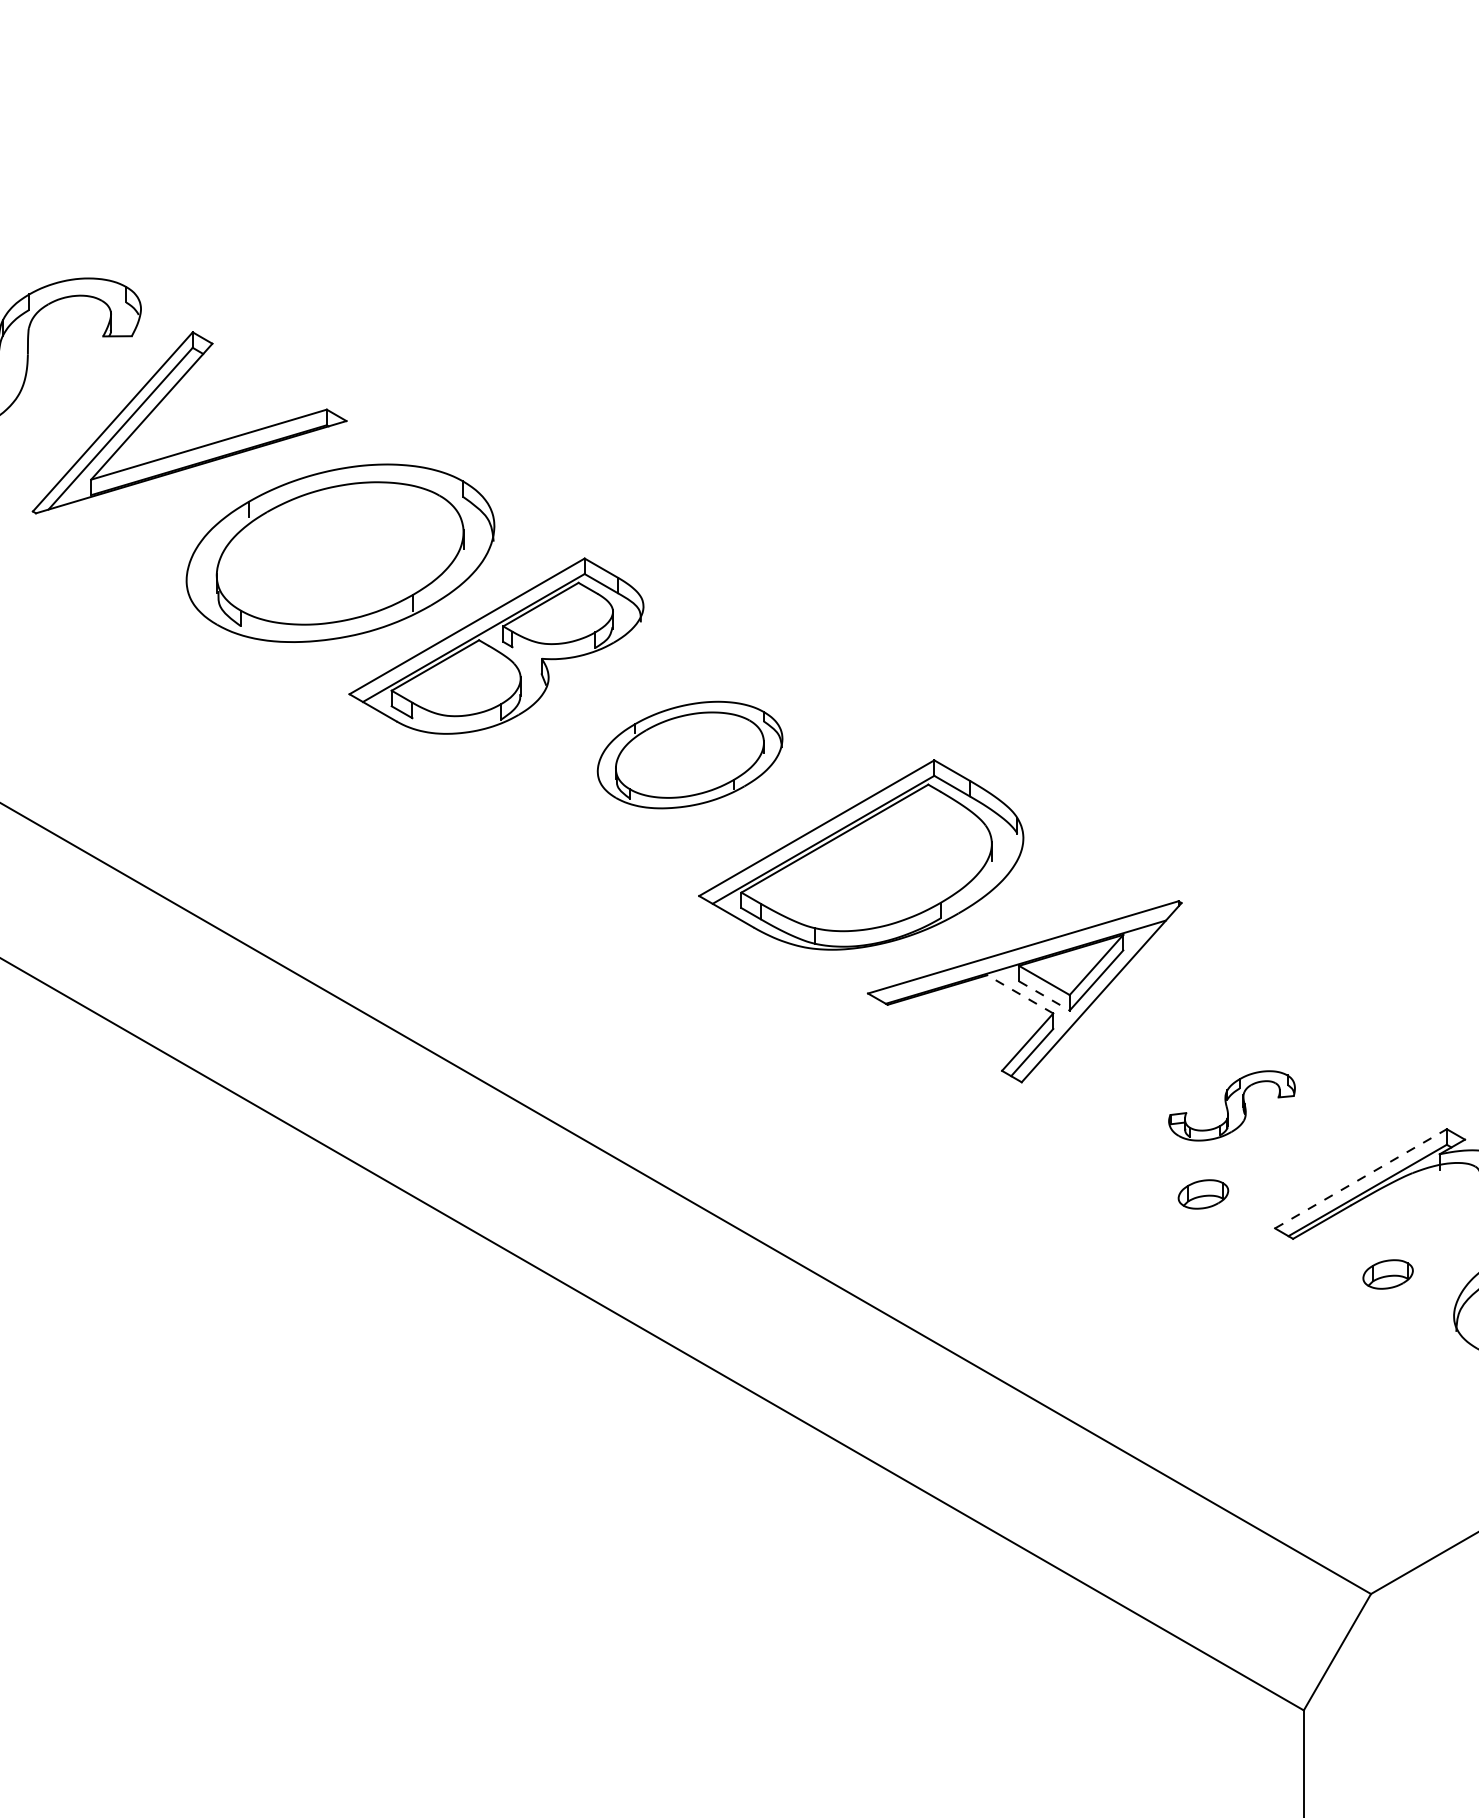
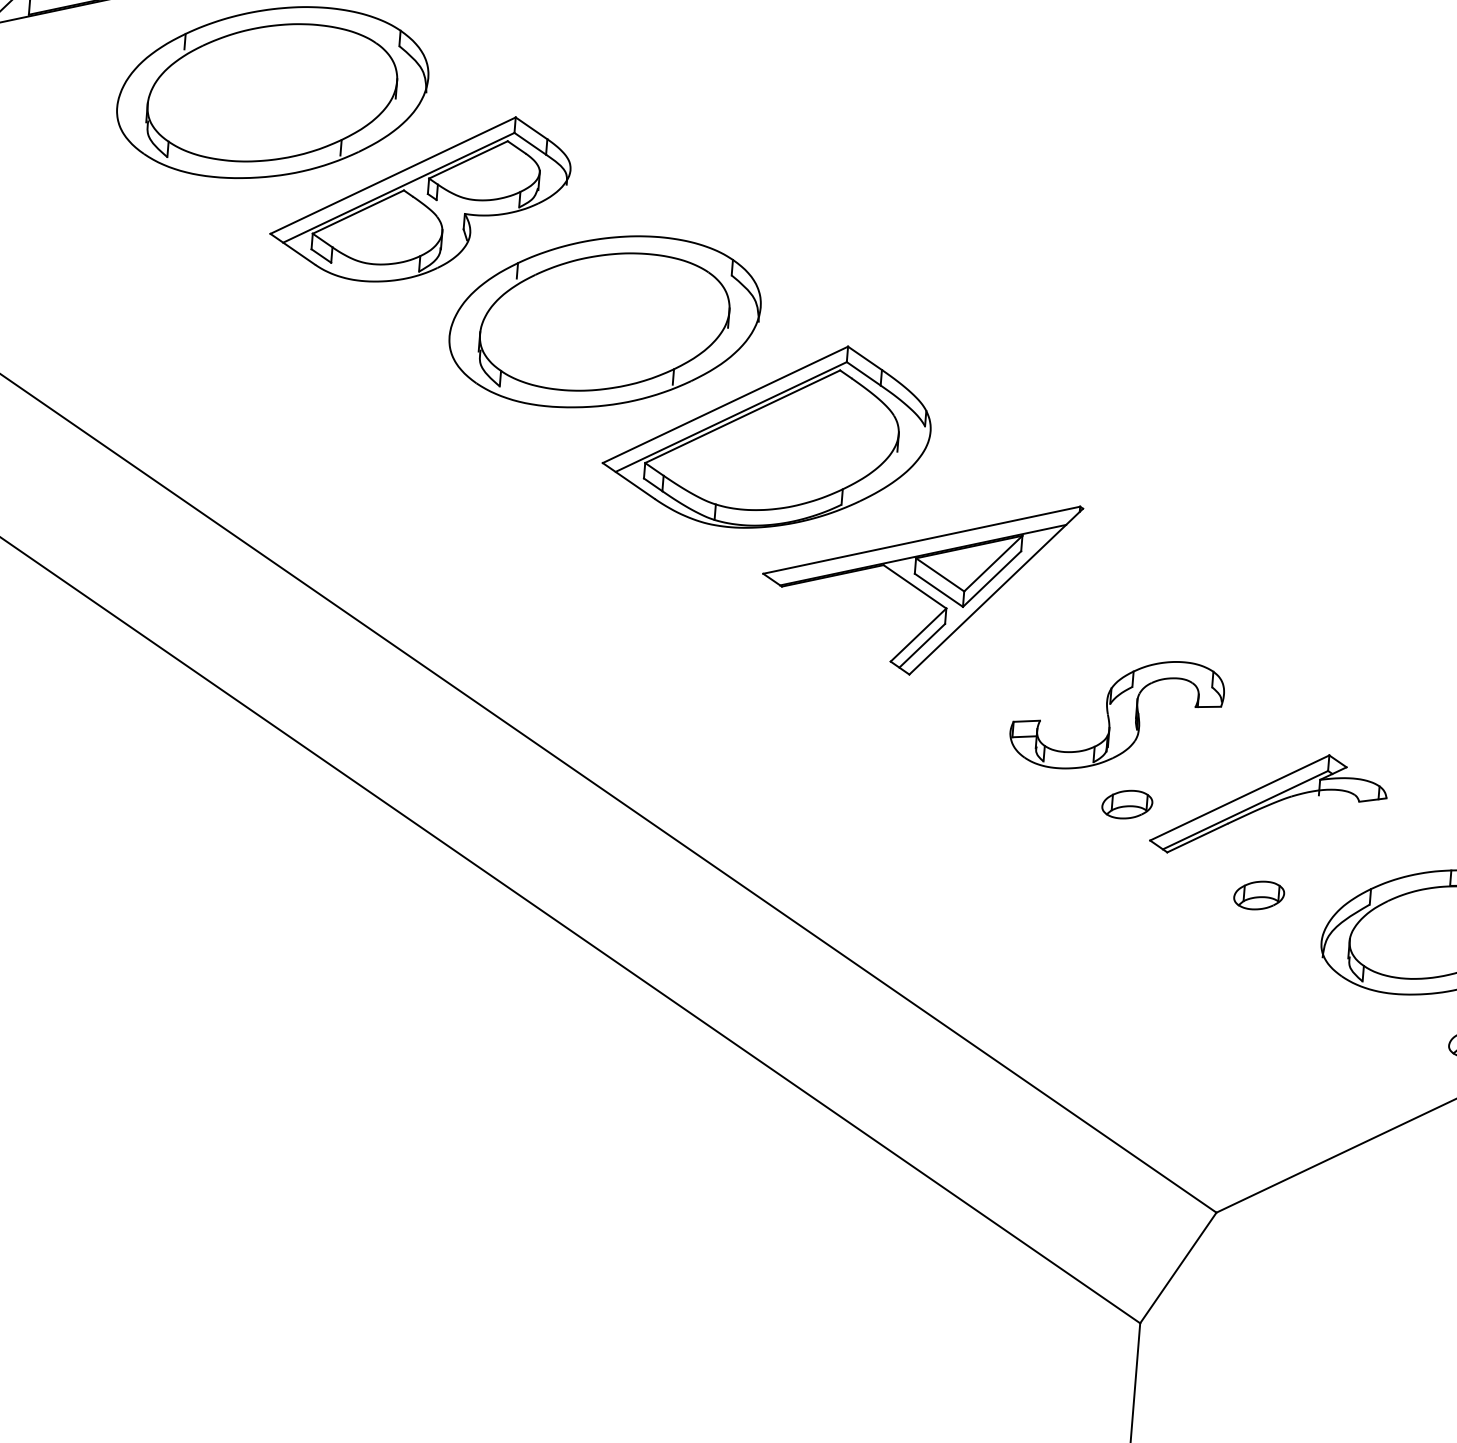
part: (689, 754) -> (604, 321), size x1.67
line: (1019, 994) -> (914, 586), dashed -> solid
line: (1044, 996) -> (938, 590), dashed -> solid
part: (1231, 1105) -> (1116, 714), size x1.67
line: (1361, 1178) -> (1240, 797), dashed -> solid
part: (1203, 1194) -> (1127, 804), moved

